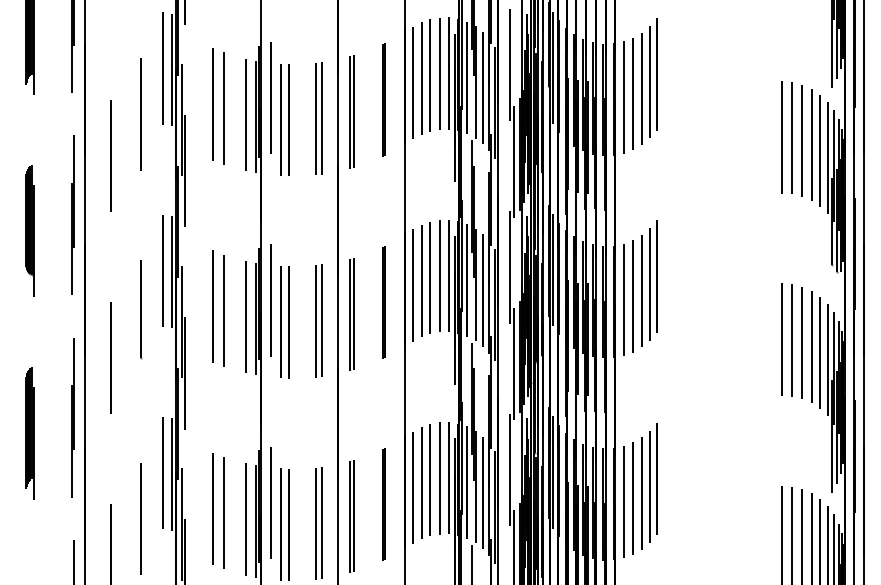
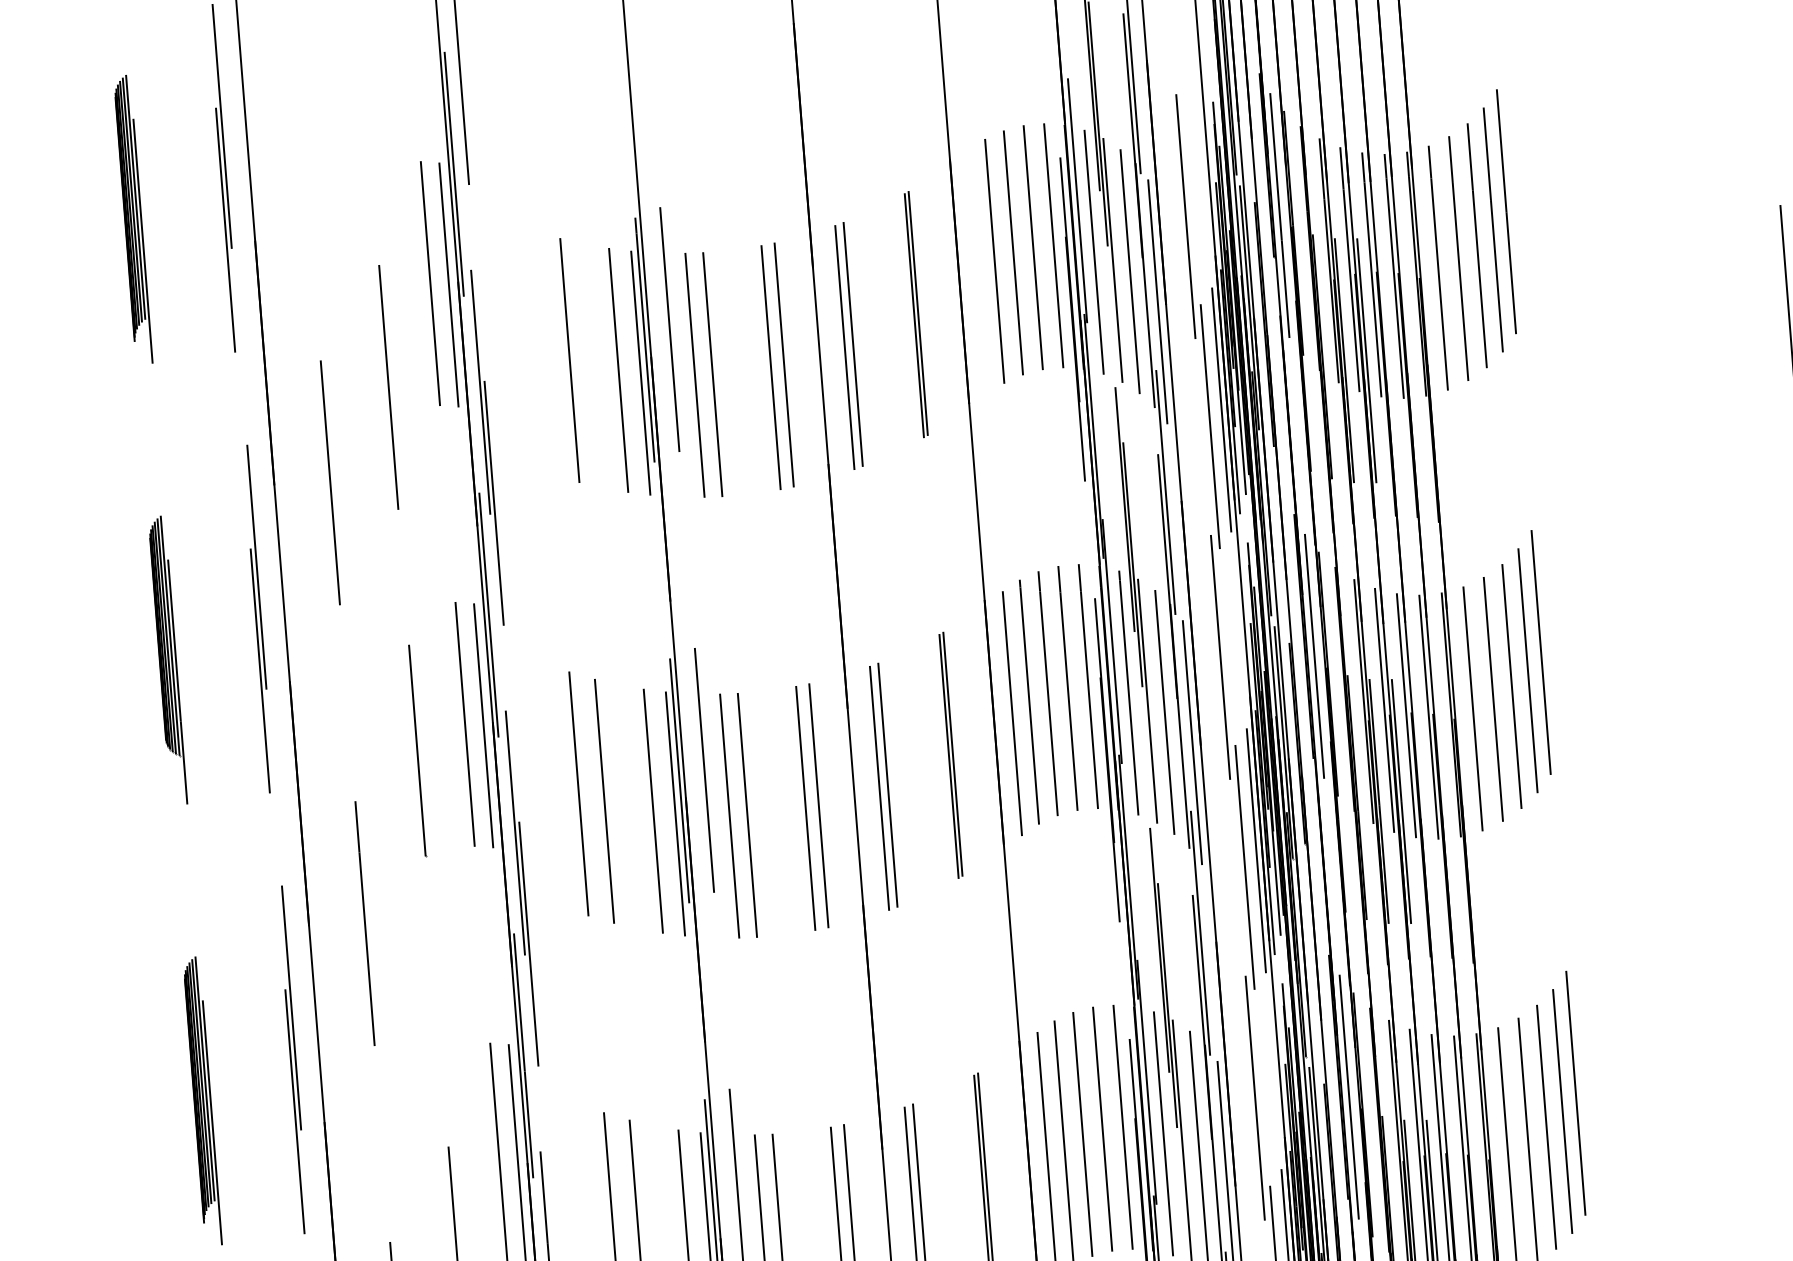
line: (413, 83) -> (977, 273), removed
line: (212, 104) -> (543, 353), removed
line: (141, 309) -> (419, 751), moved

